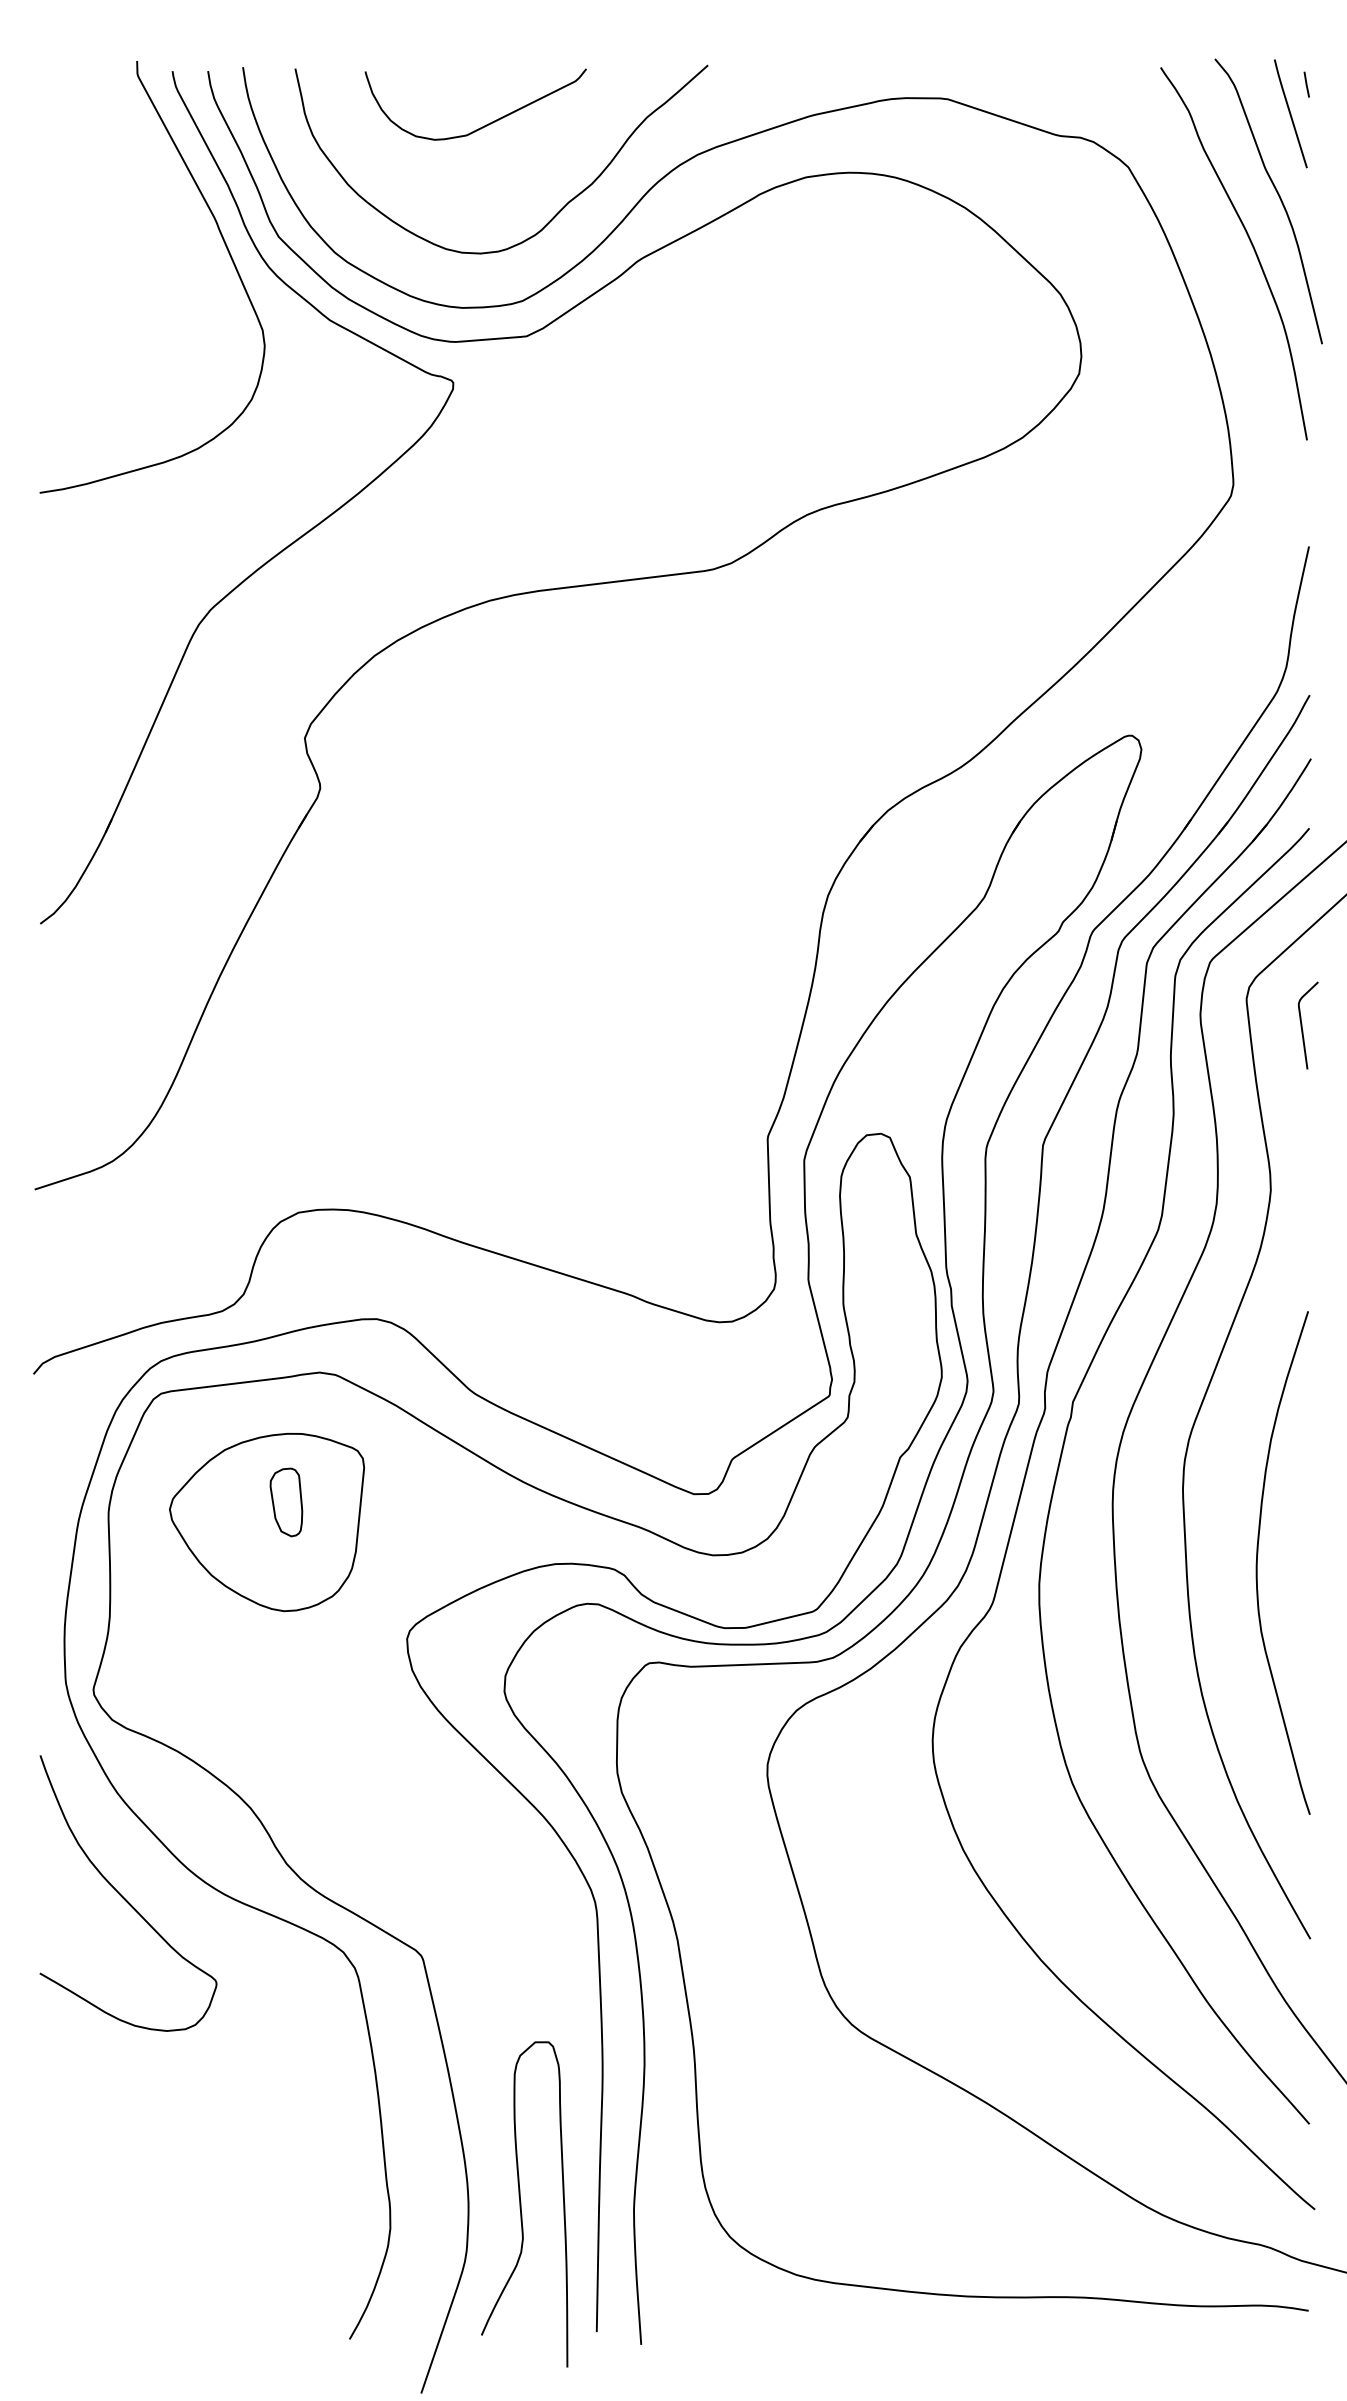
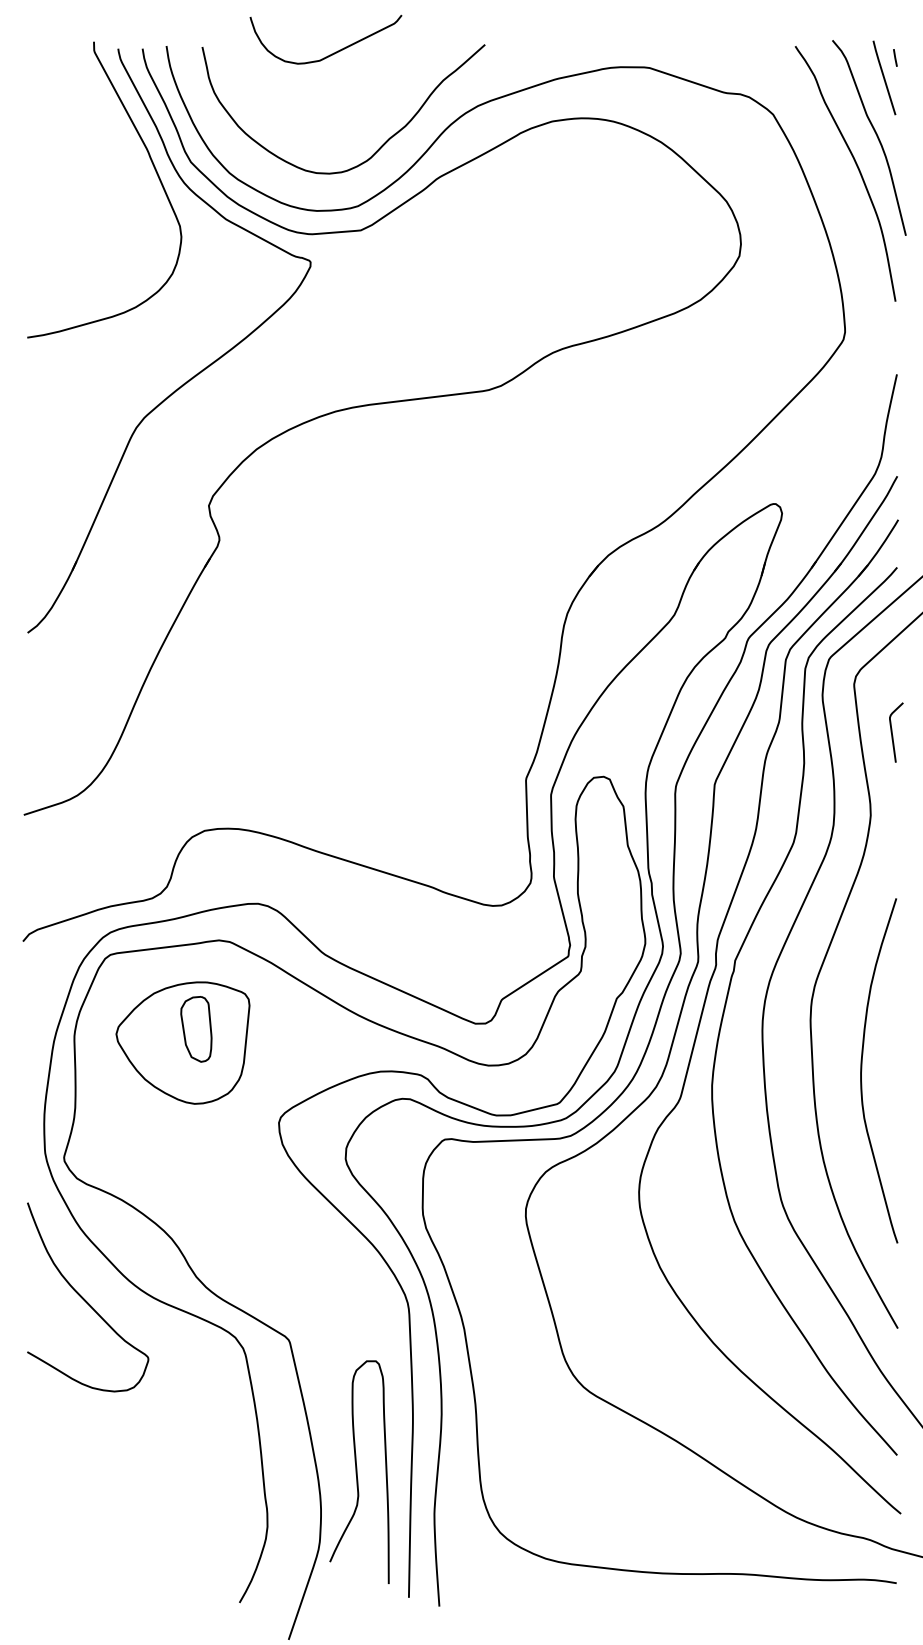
curve: (483, 124) -> (331, 53), moved
curve: (1302, 1025) -> (892, 732), moved
part: (285, 1502) -> (195, 1029), size x1.4
curve: (521, 2203) -> (357, 1471), moved

